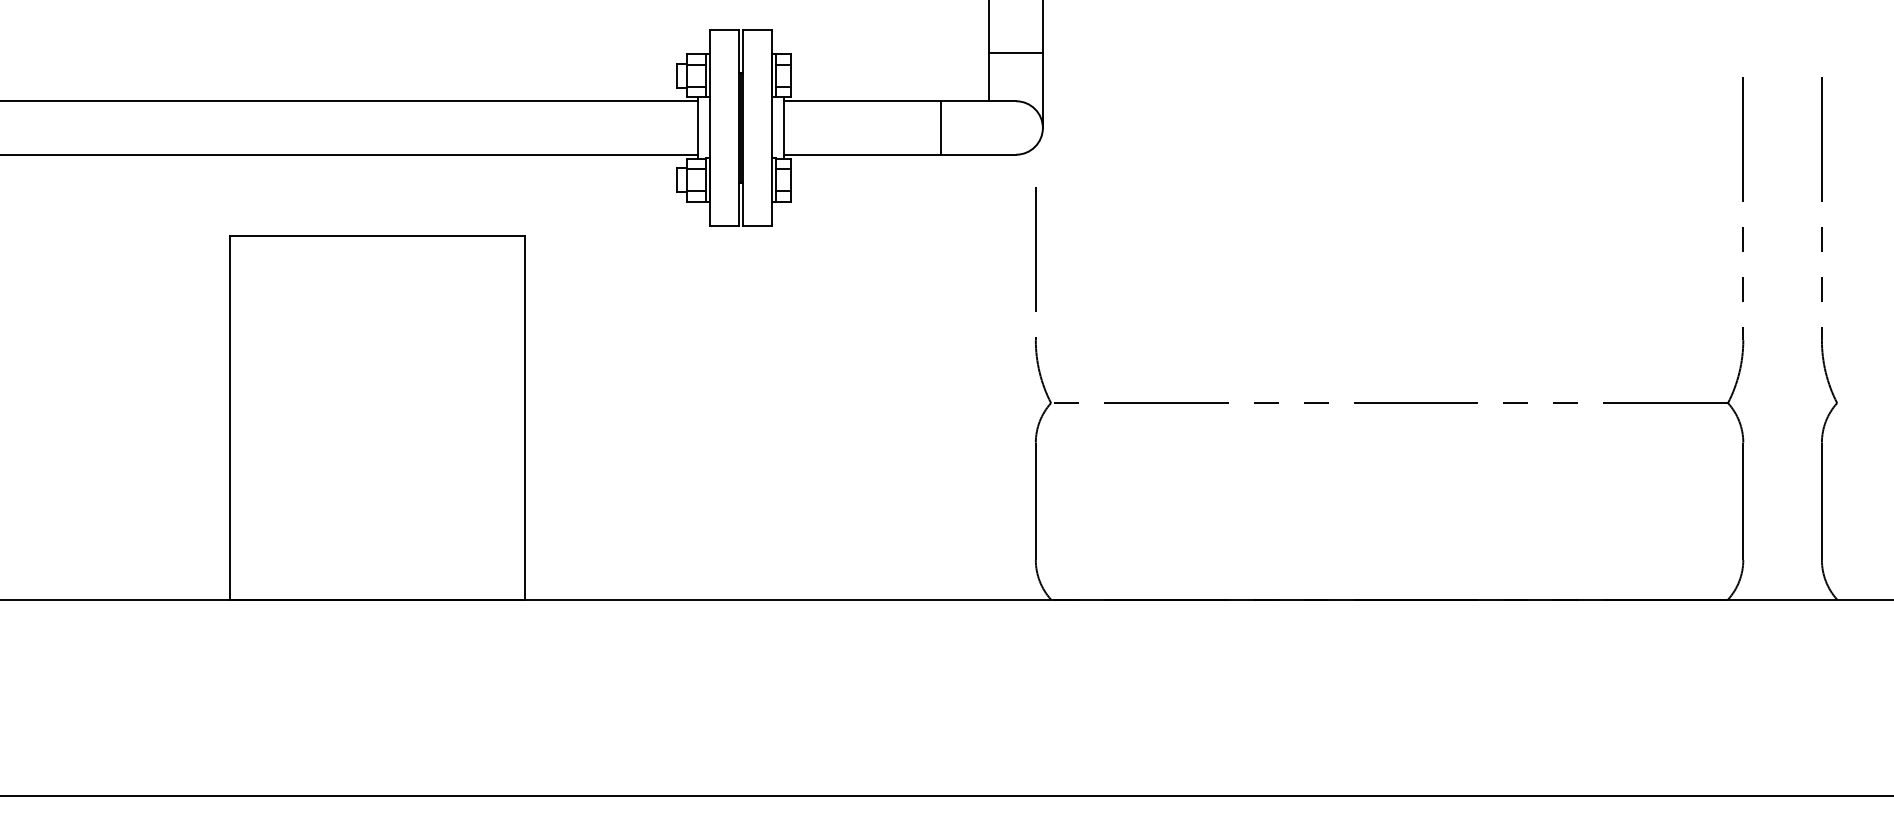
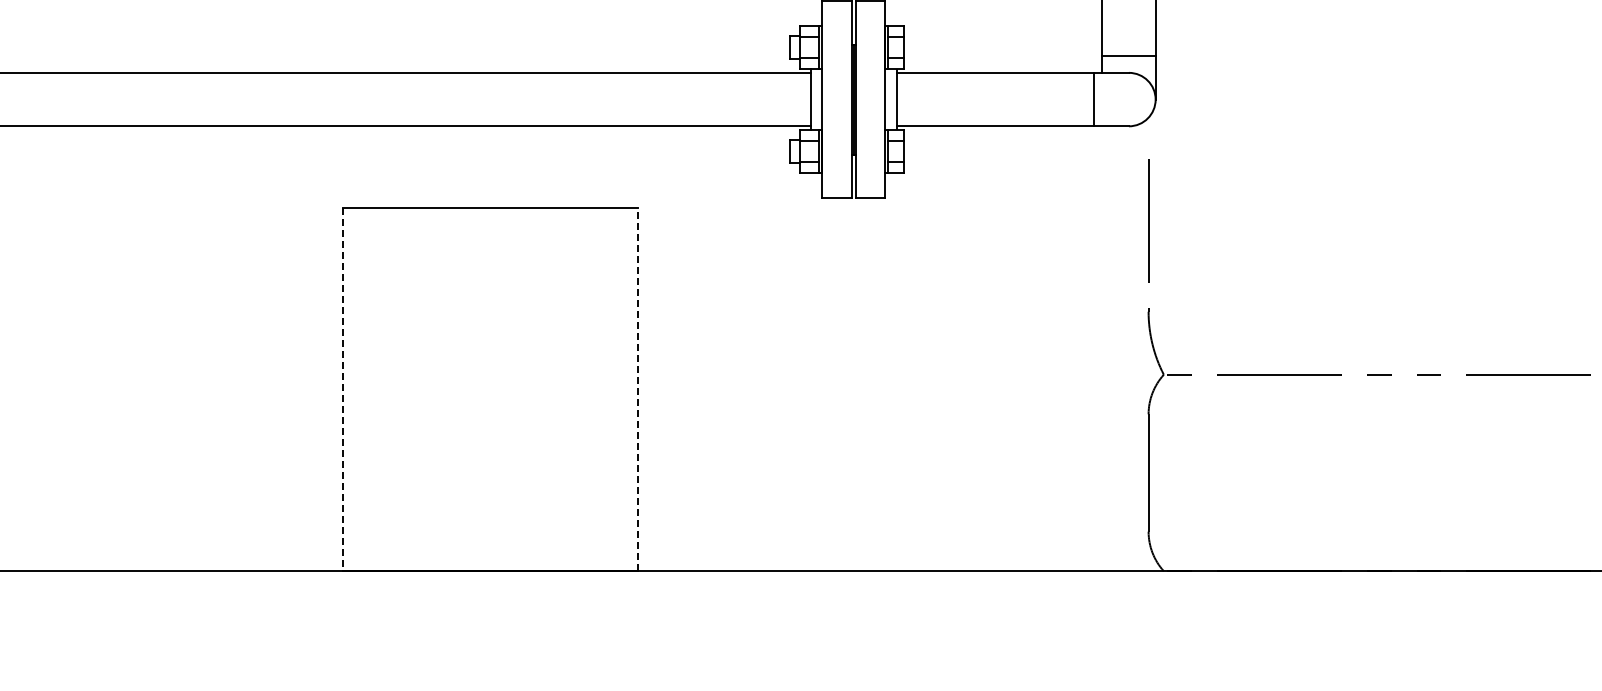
line: (1015, 53) -> (1128, 56), moved
line: (941, 127) -> (1094, 99), moved
line: (230, 417) -> (343, 389), solid -> dashed
line: (524, 417) -> (637, 389), solid -> dashed

